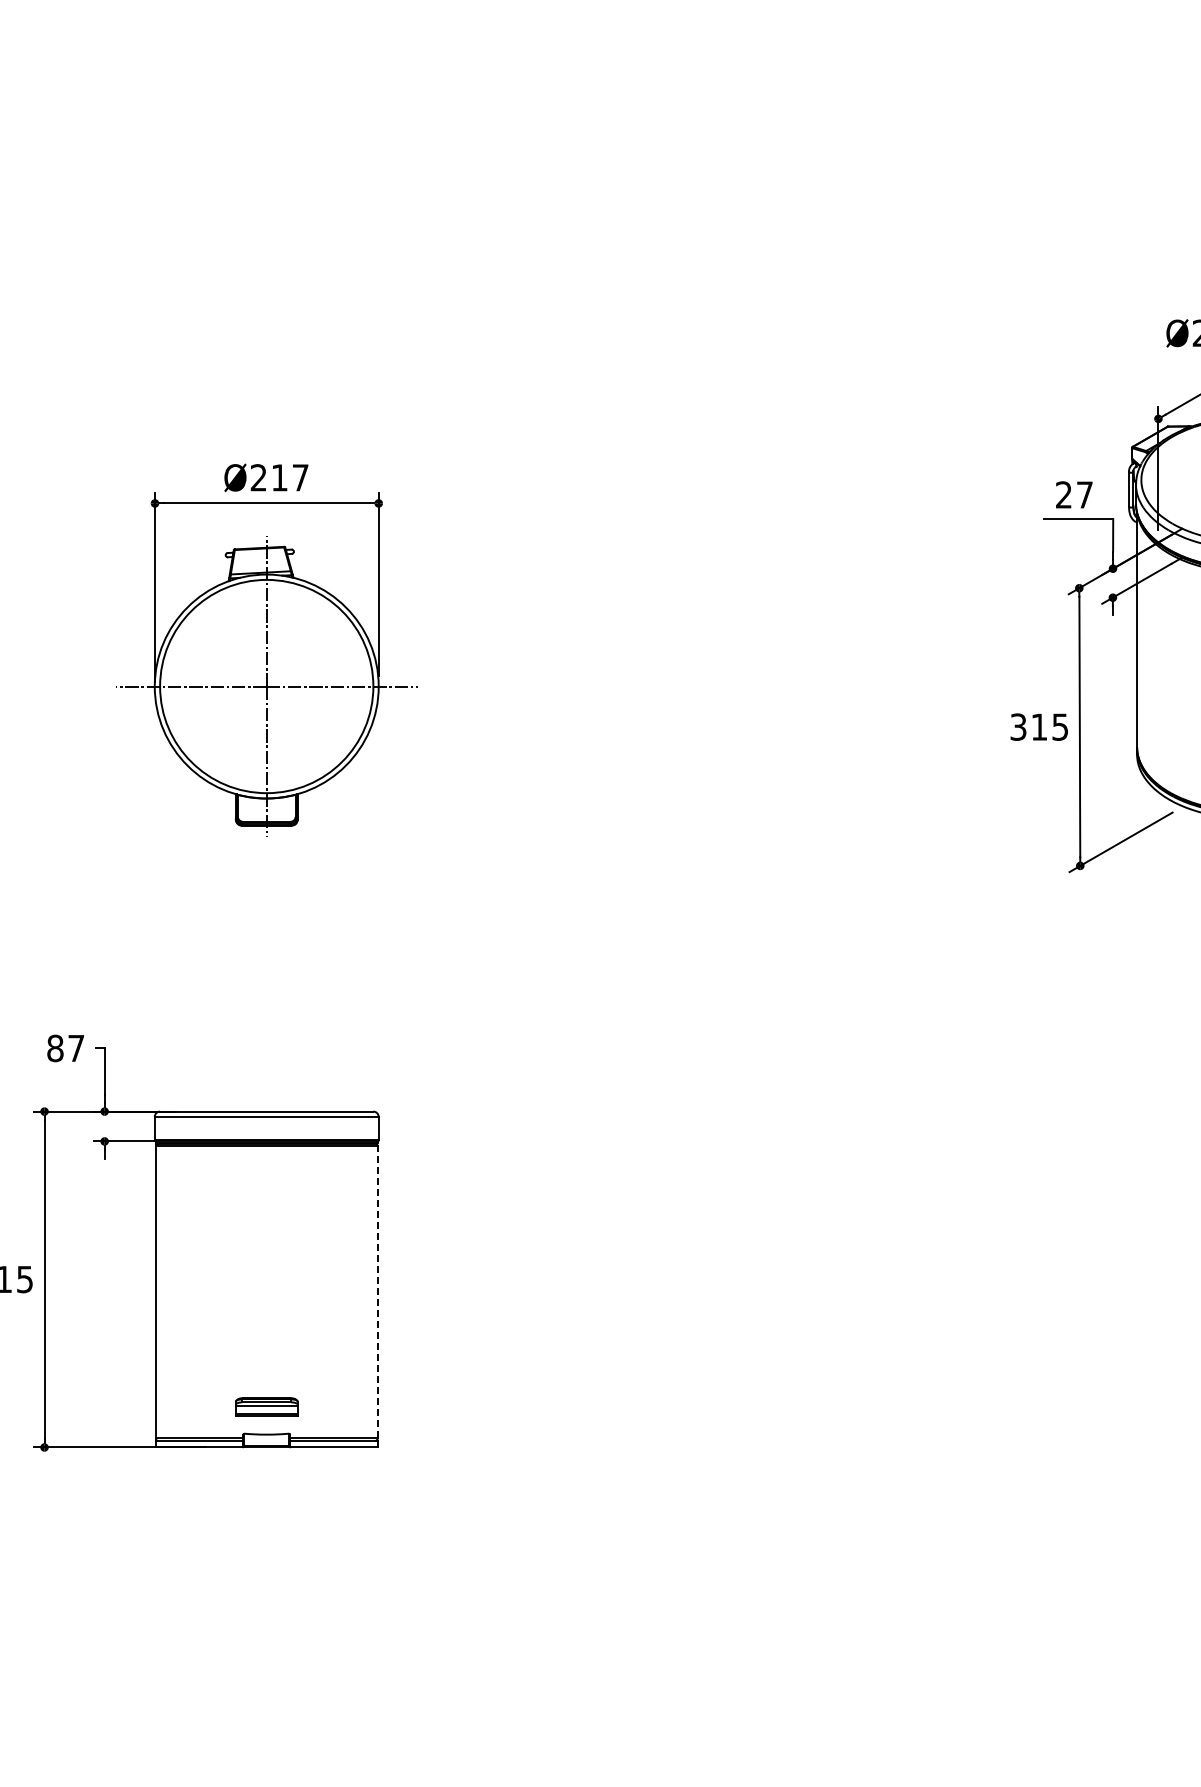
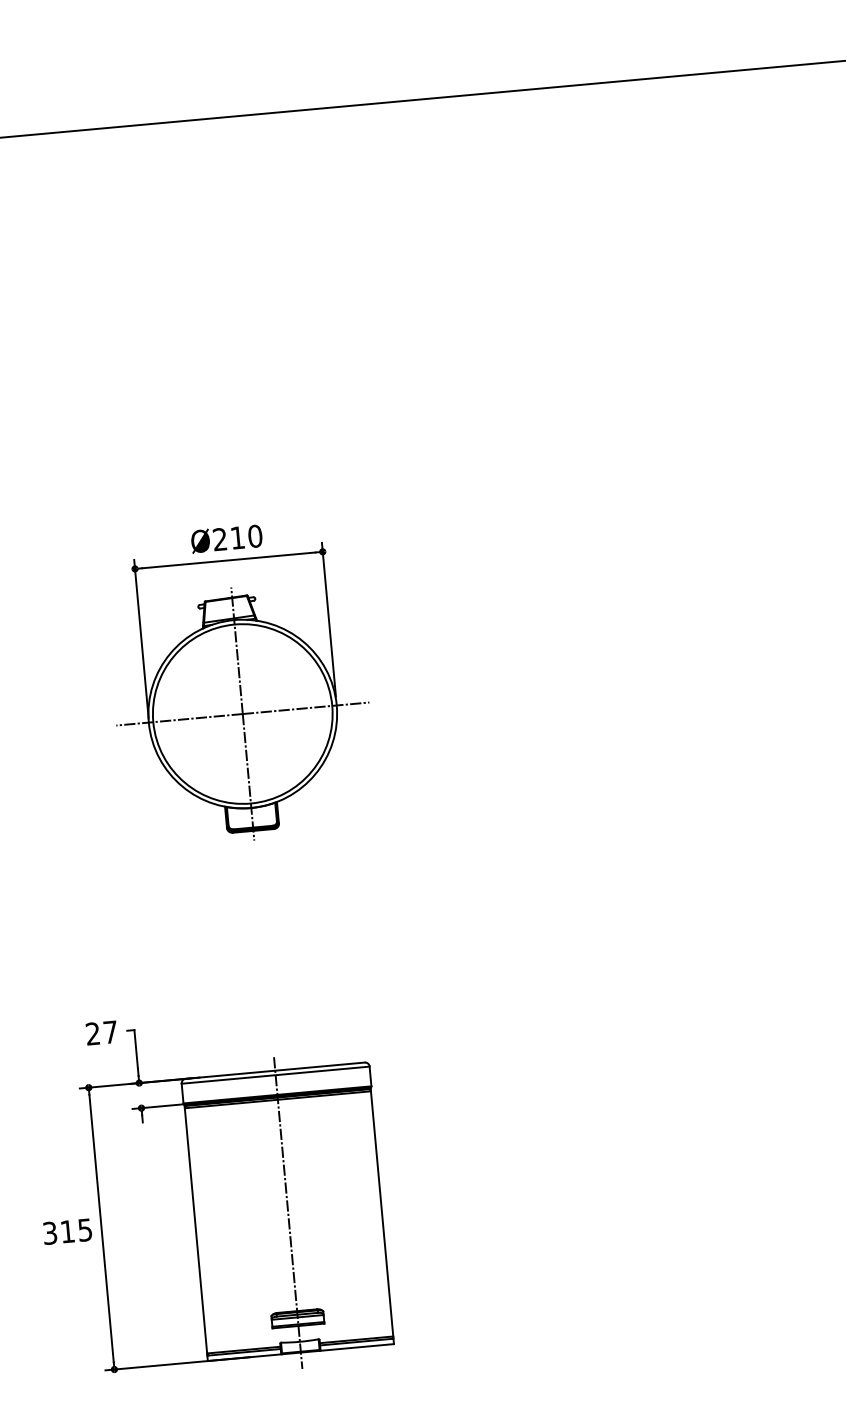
text: (300, 477) -> (255, 536), Ø217 -> Ø210
text: (55, 1048) -> (93, 1033), 87 -> 27
line: (266, 1281) -> (288, 1213), added
line: (377, 1291) -> (381, 1213), dashed -> solid

